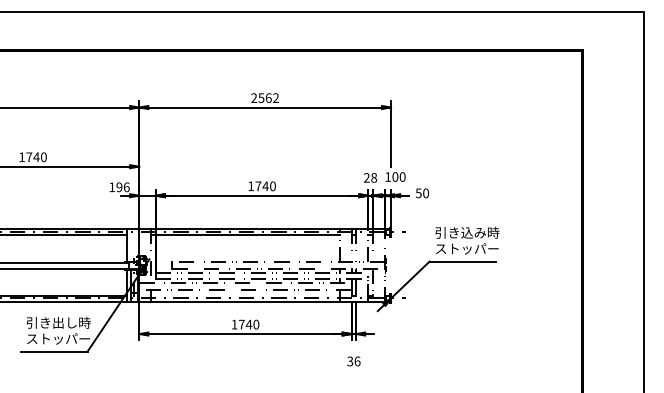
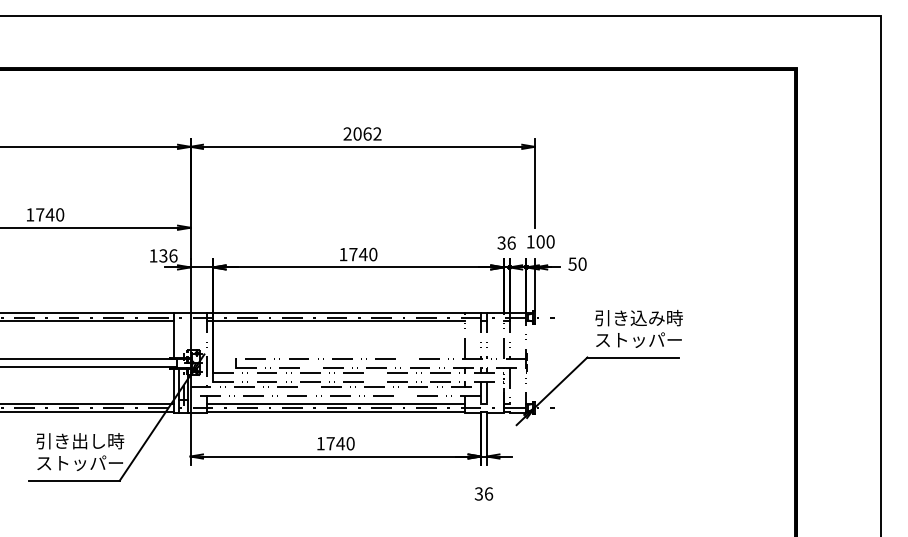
text: (261, 97) -> (357, 133), 2562 -> 2062
text: (370, 177) -> (506, 242), 28 -> 36
text: (119, 186) -> (163, 254), 196 -> 136
line: (245, 295) -> (335, 403), added

